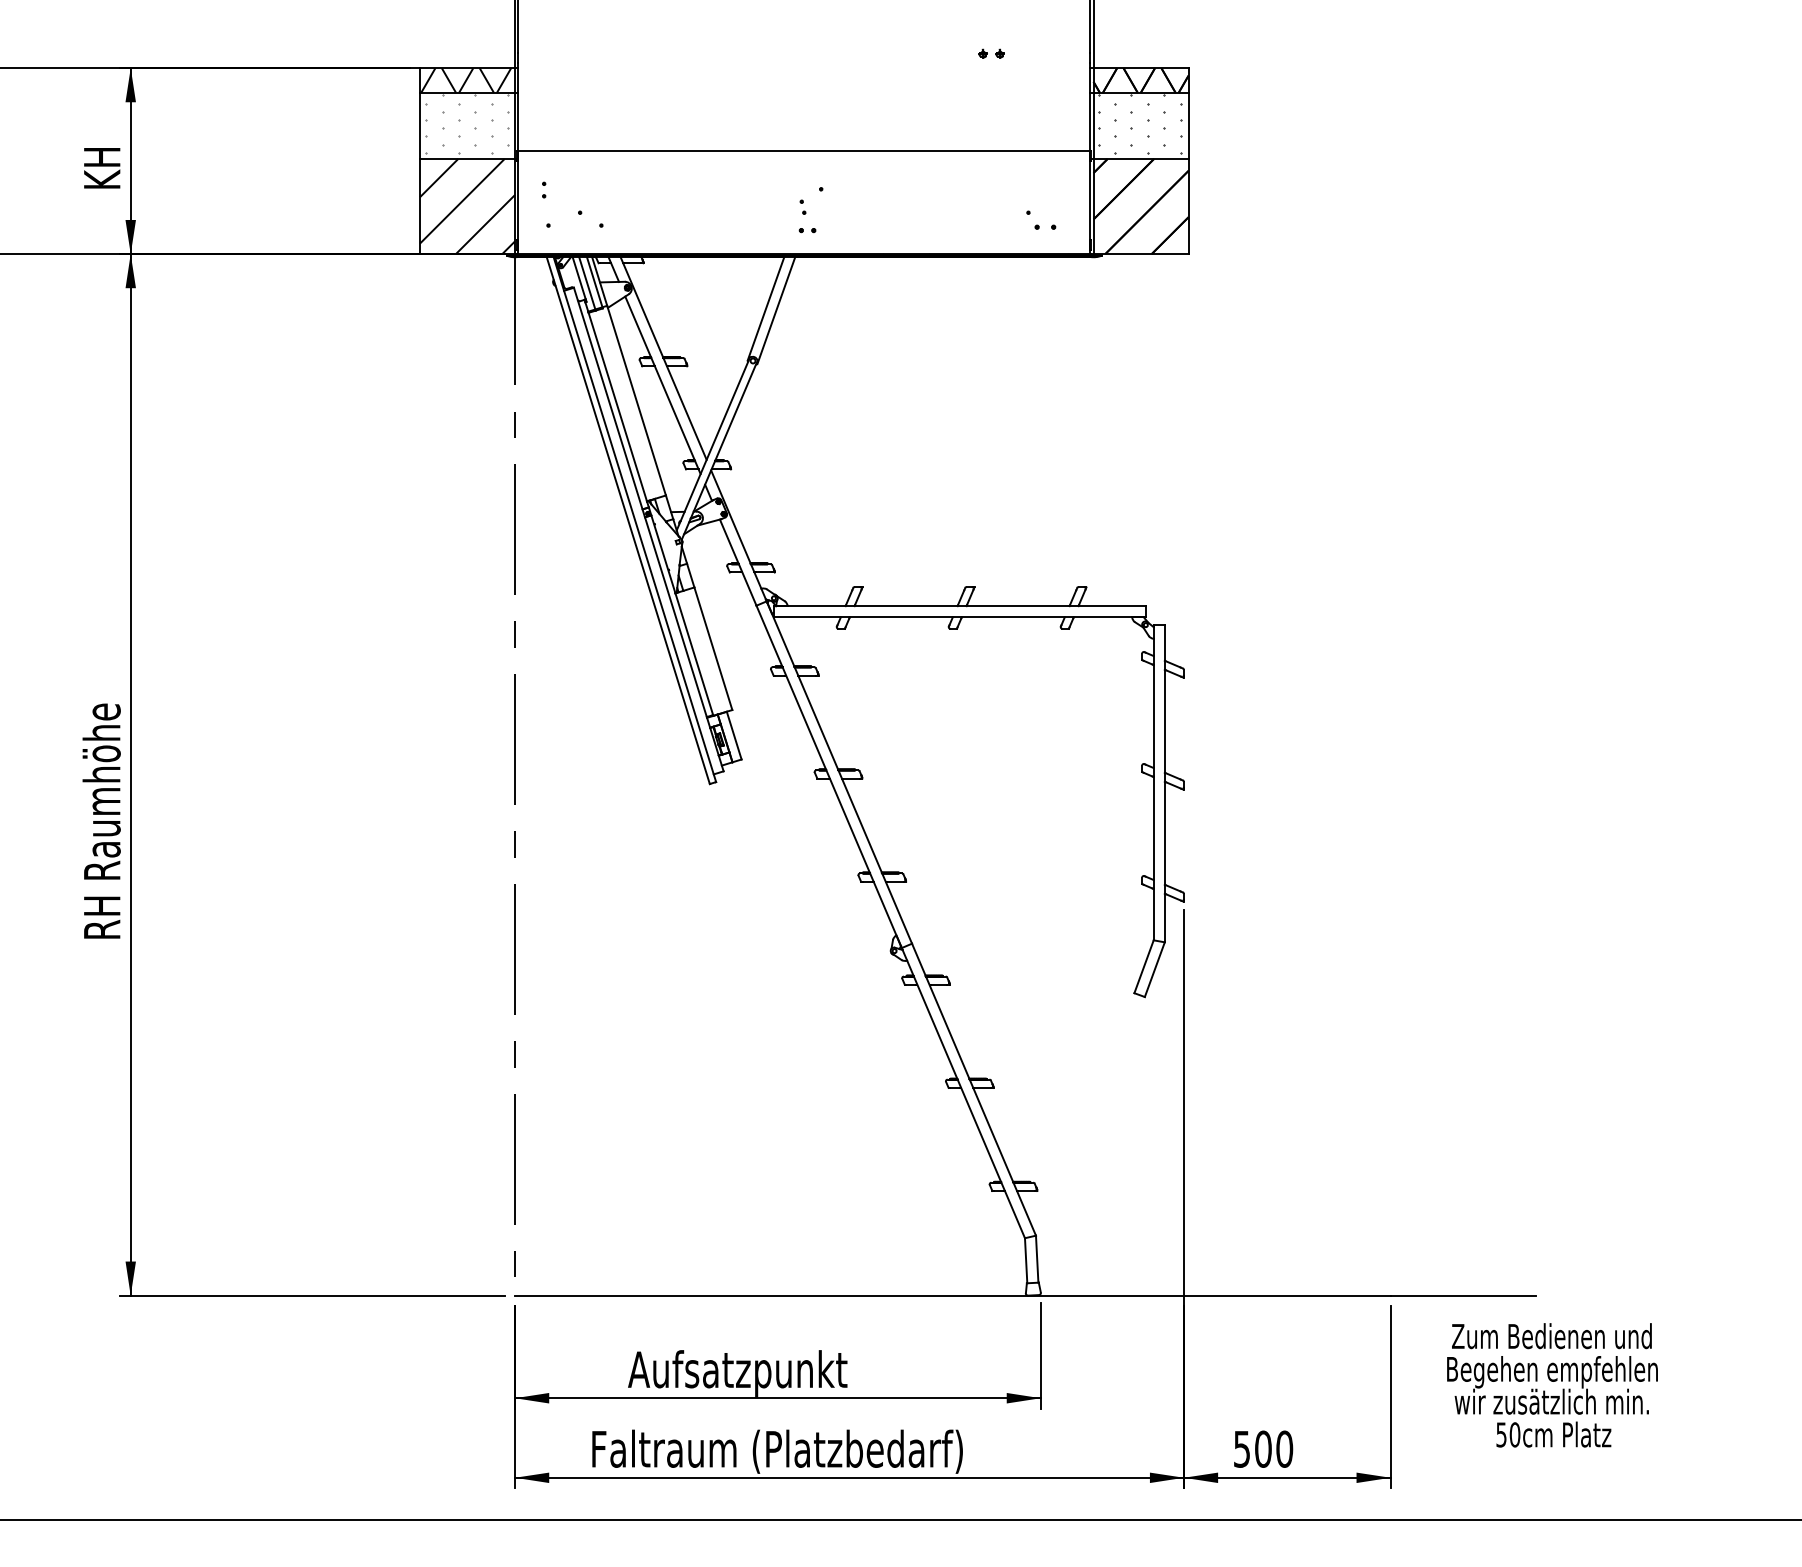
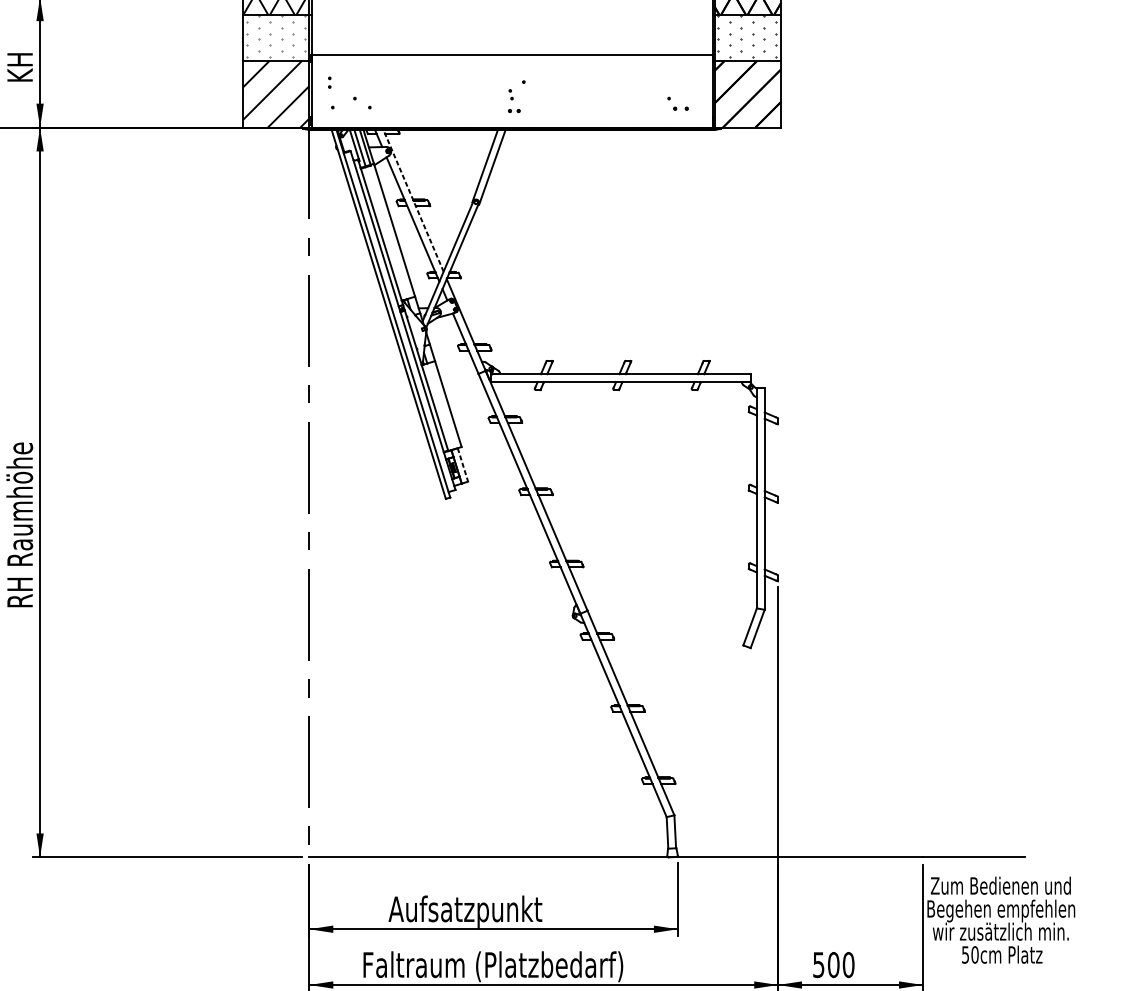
line: (663, 357) -> (413, 200), solid -> dashed
line: (734, 736) -> (463, 465), solid -> dashed
text: (1552, 1385) -> (1001, 920), moved

